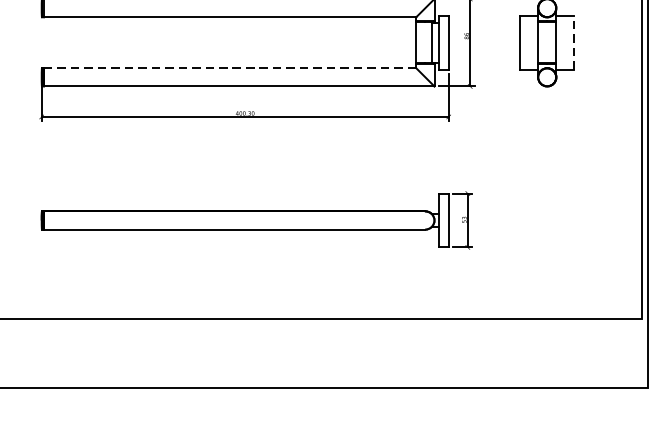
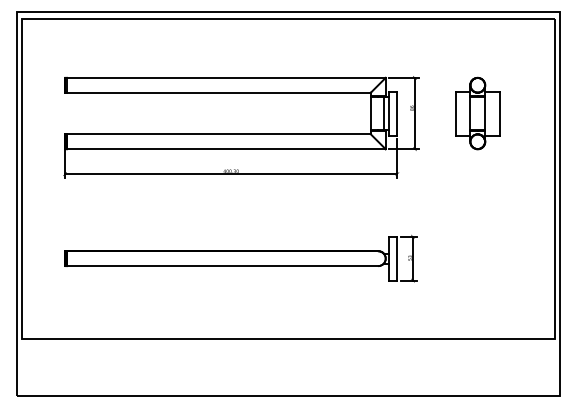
line: (573, 42) -> (499, 113), dashed -> solid
line: (229, 68) -> (218, 134), dashed -> solid

